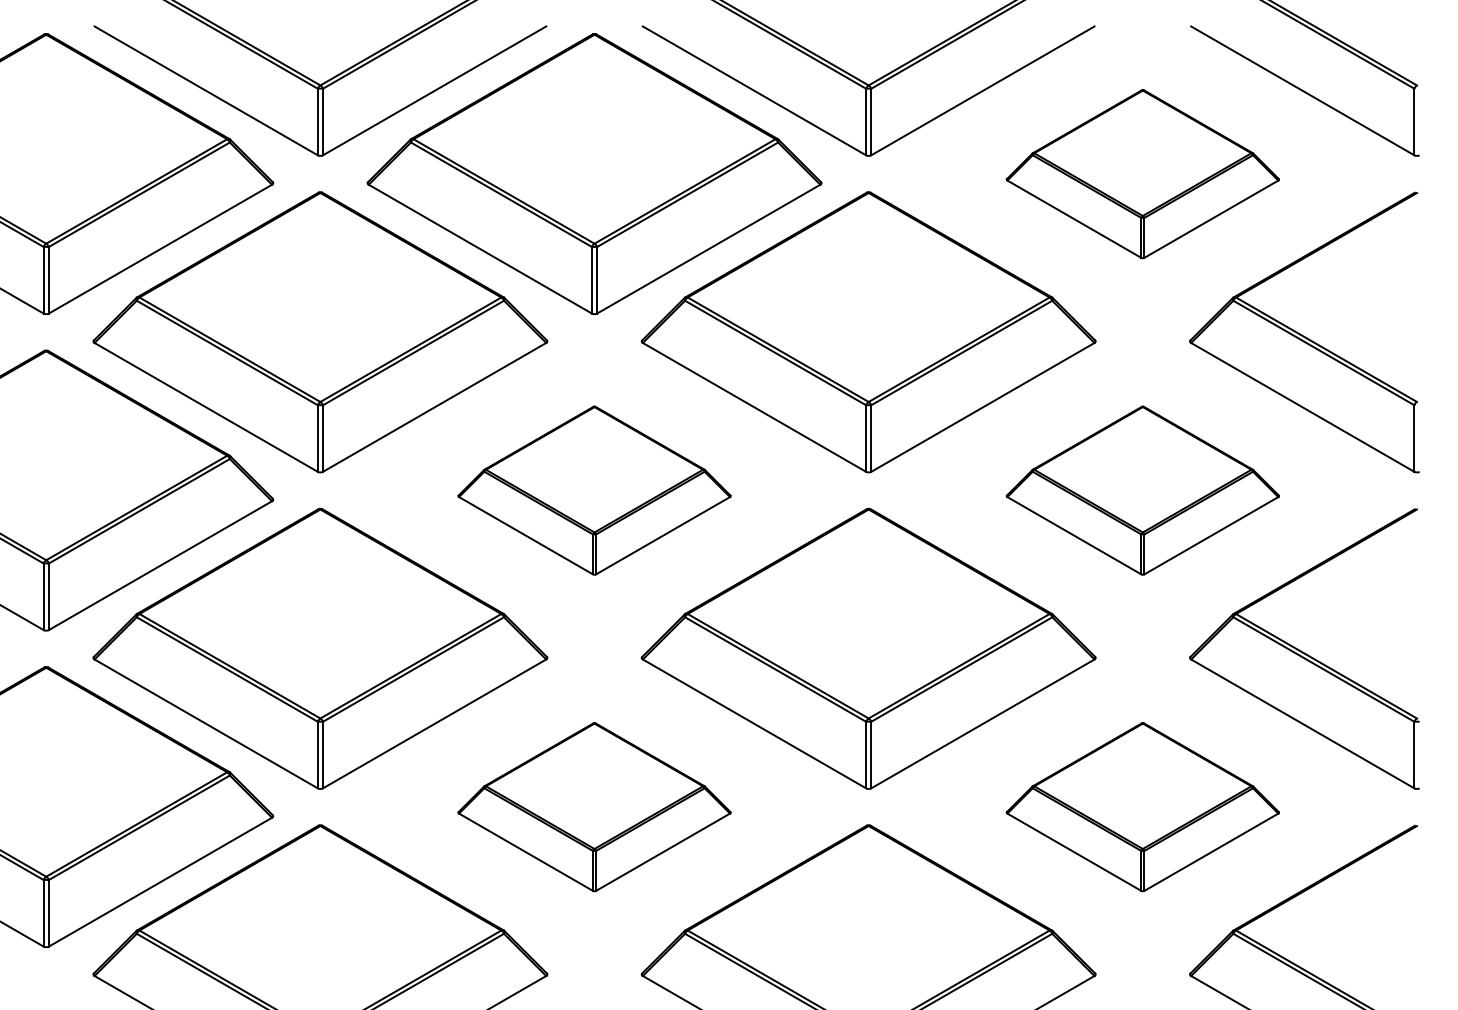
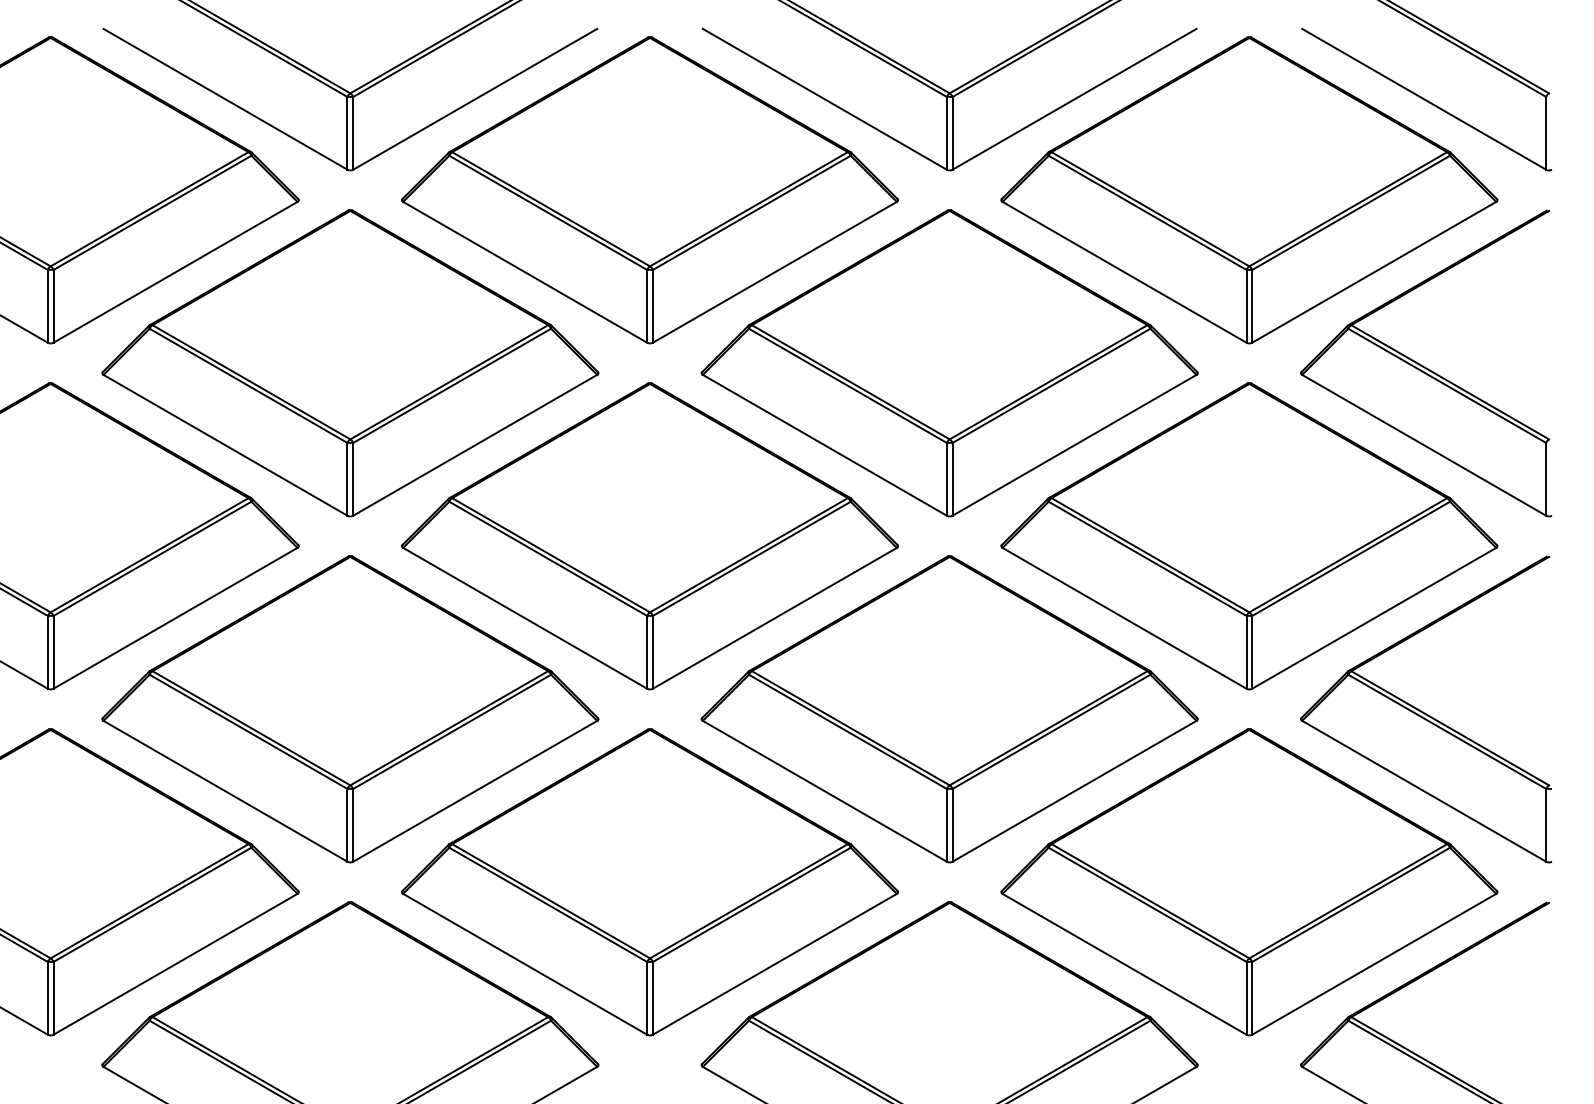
part: (1142, 174) -> (1249, 190), size x1.67
part: (594, 490) -> (649, 536), size x1.67
part: (1142, 490) -> (1249, 536), size x1.67
part: (594, 807) -> (649, 882), size x1.67
part: (1142, 807) -> (1249, 882), size x1.67

